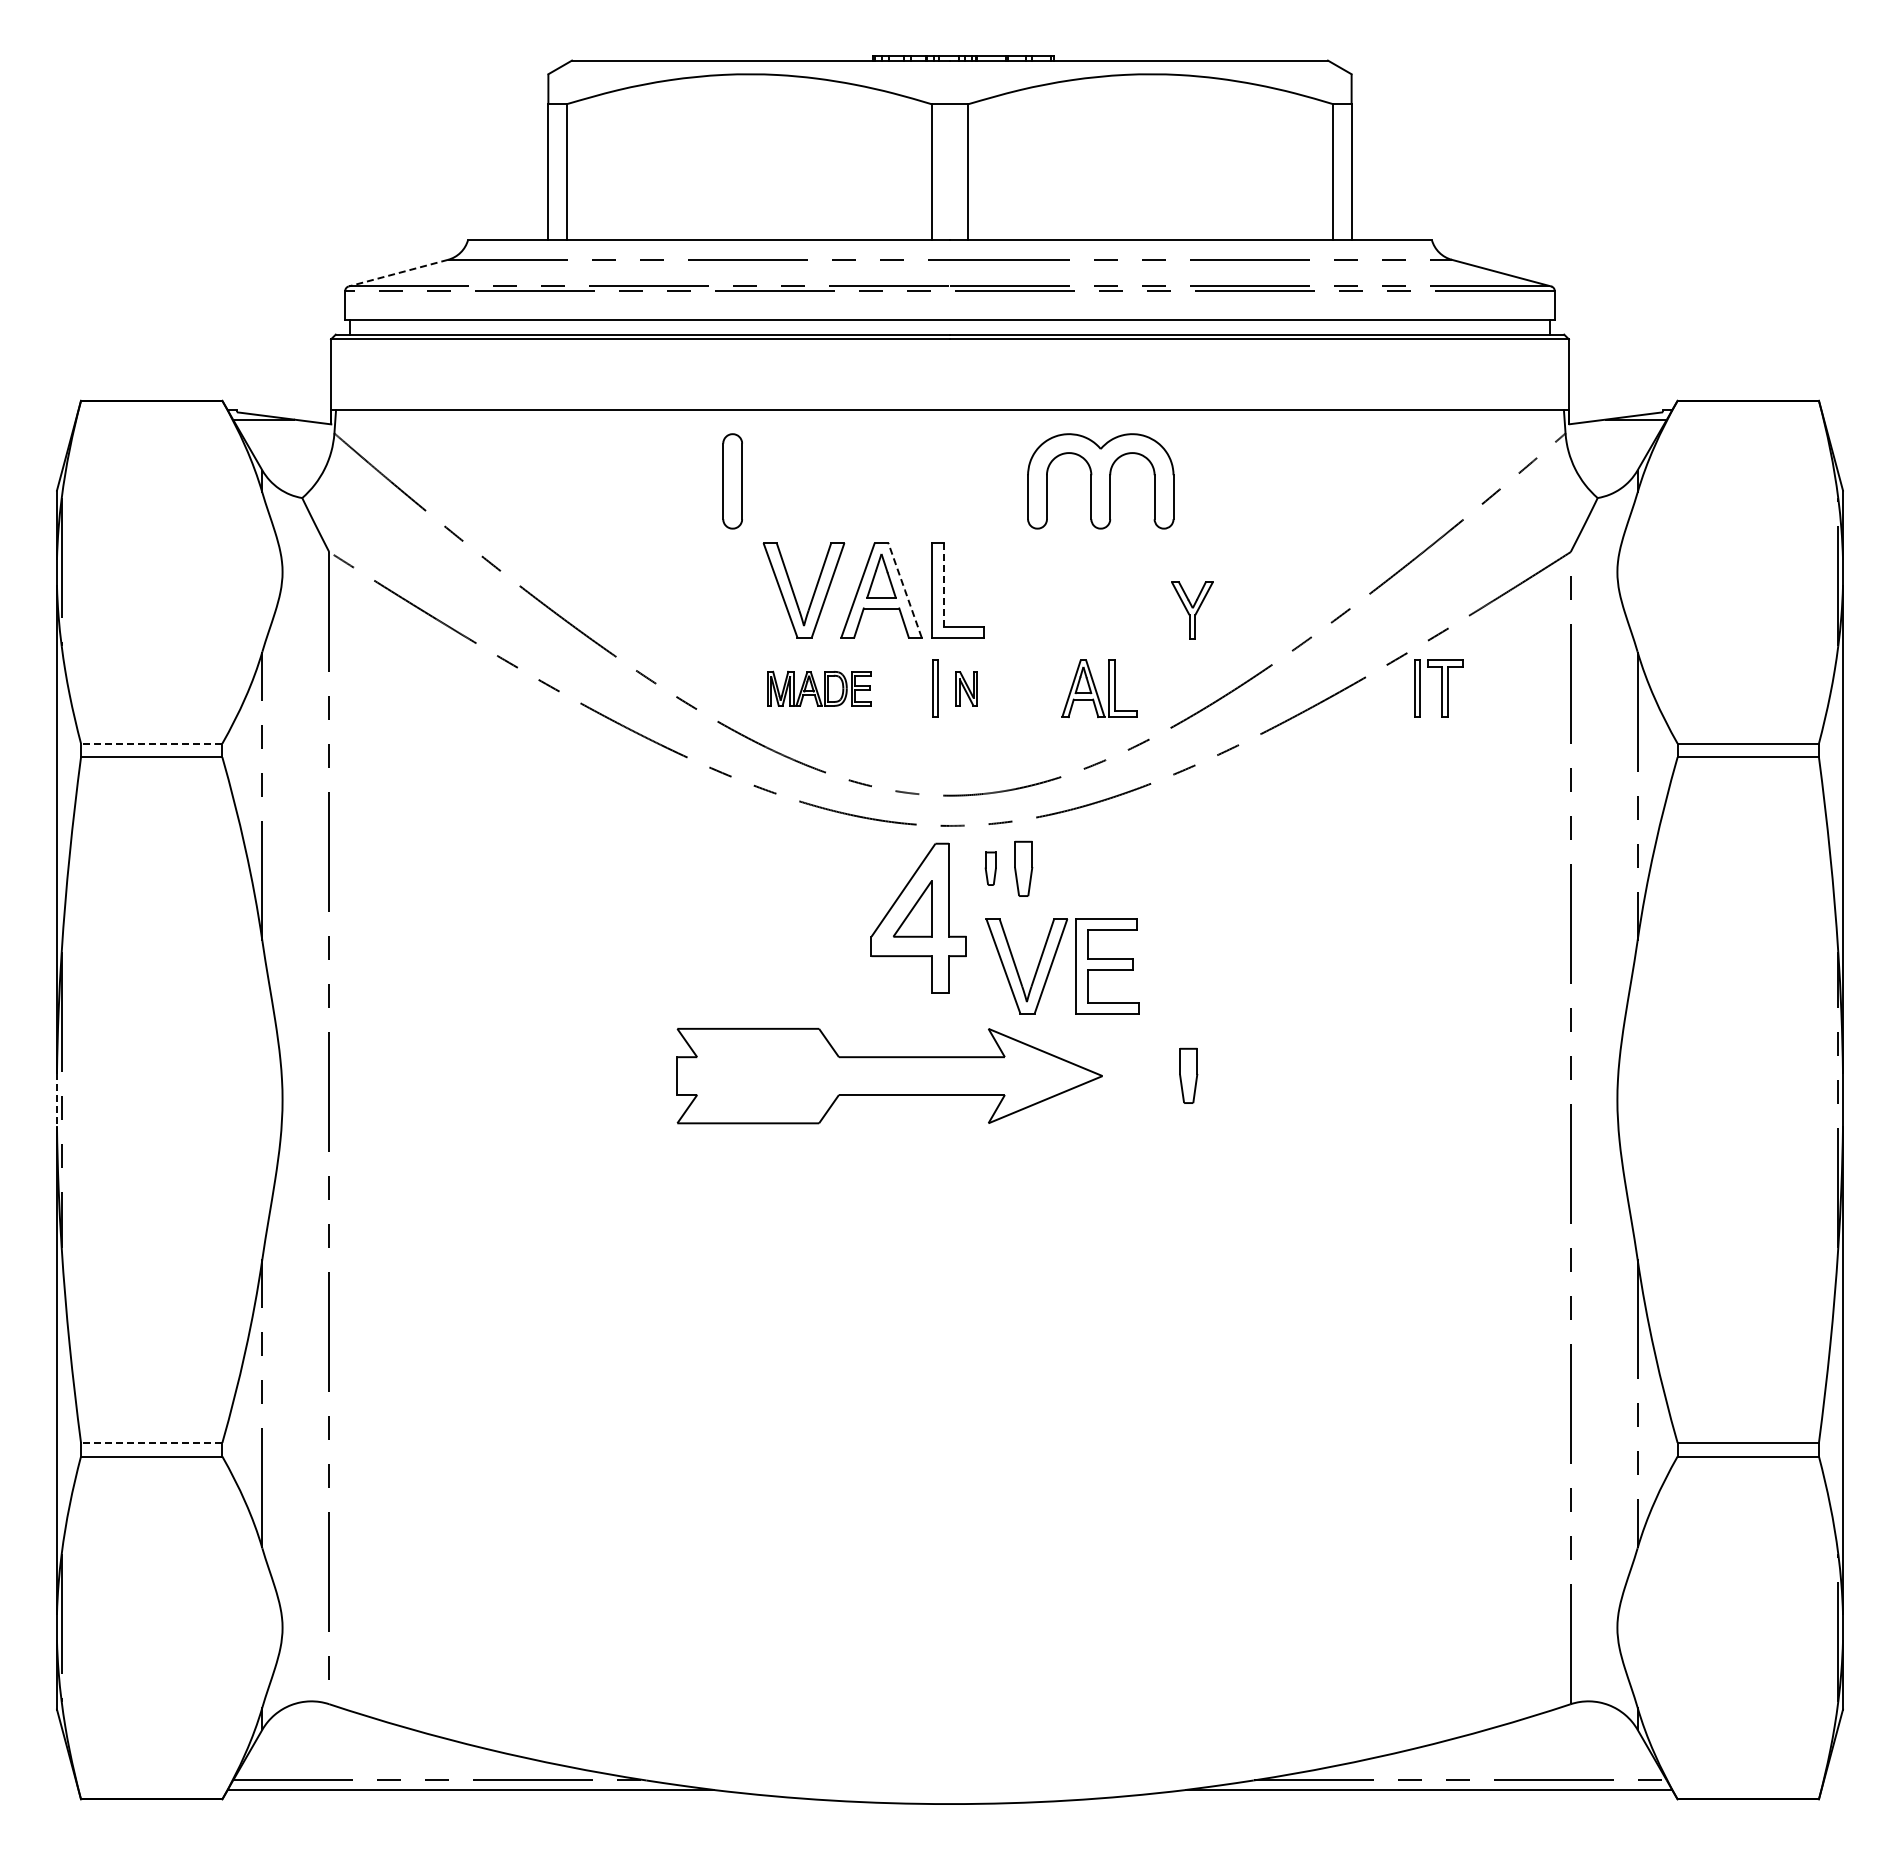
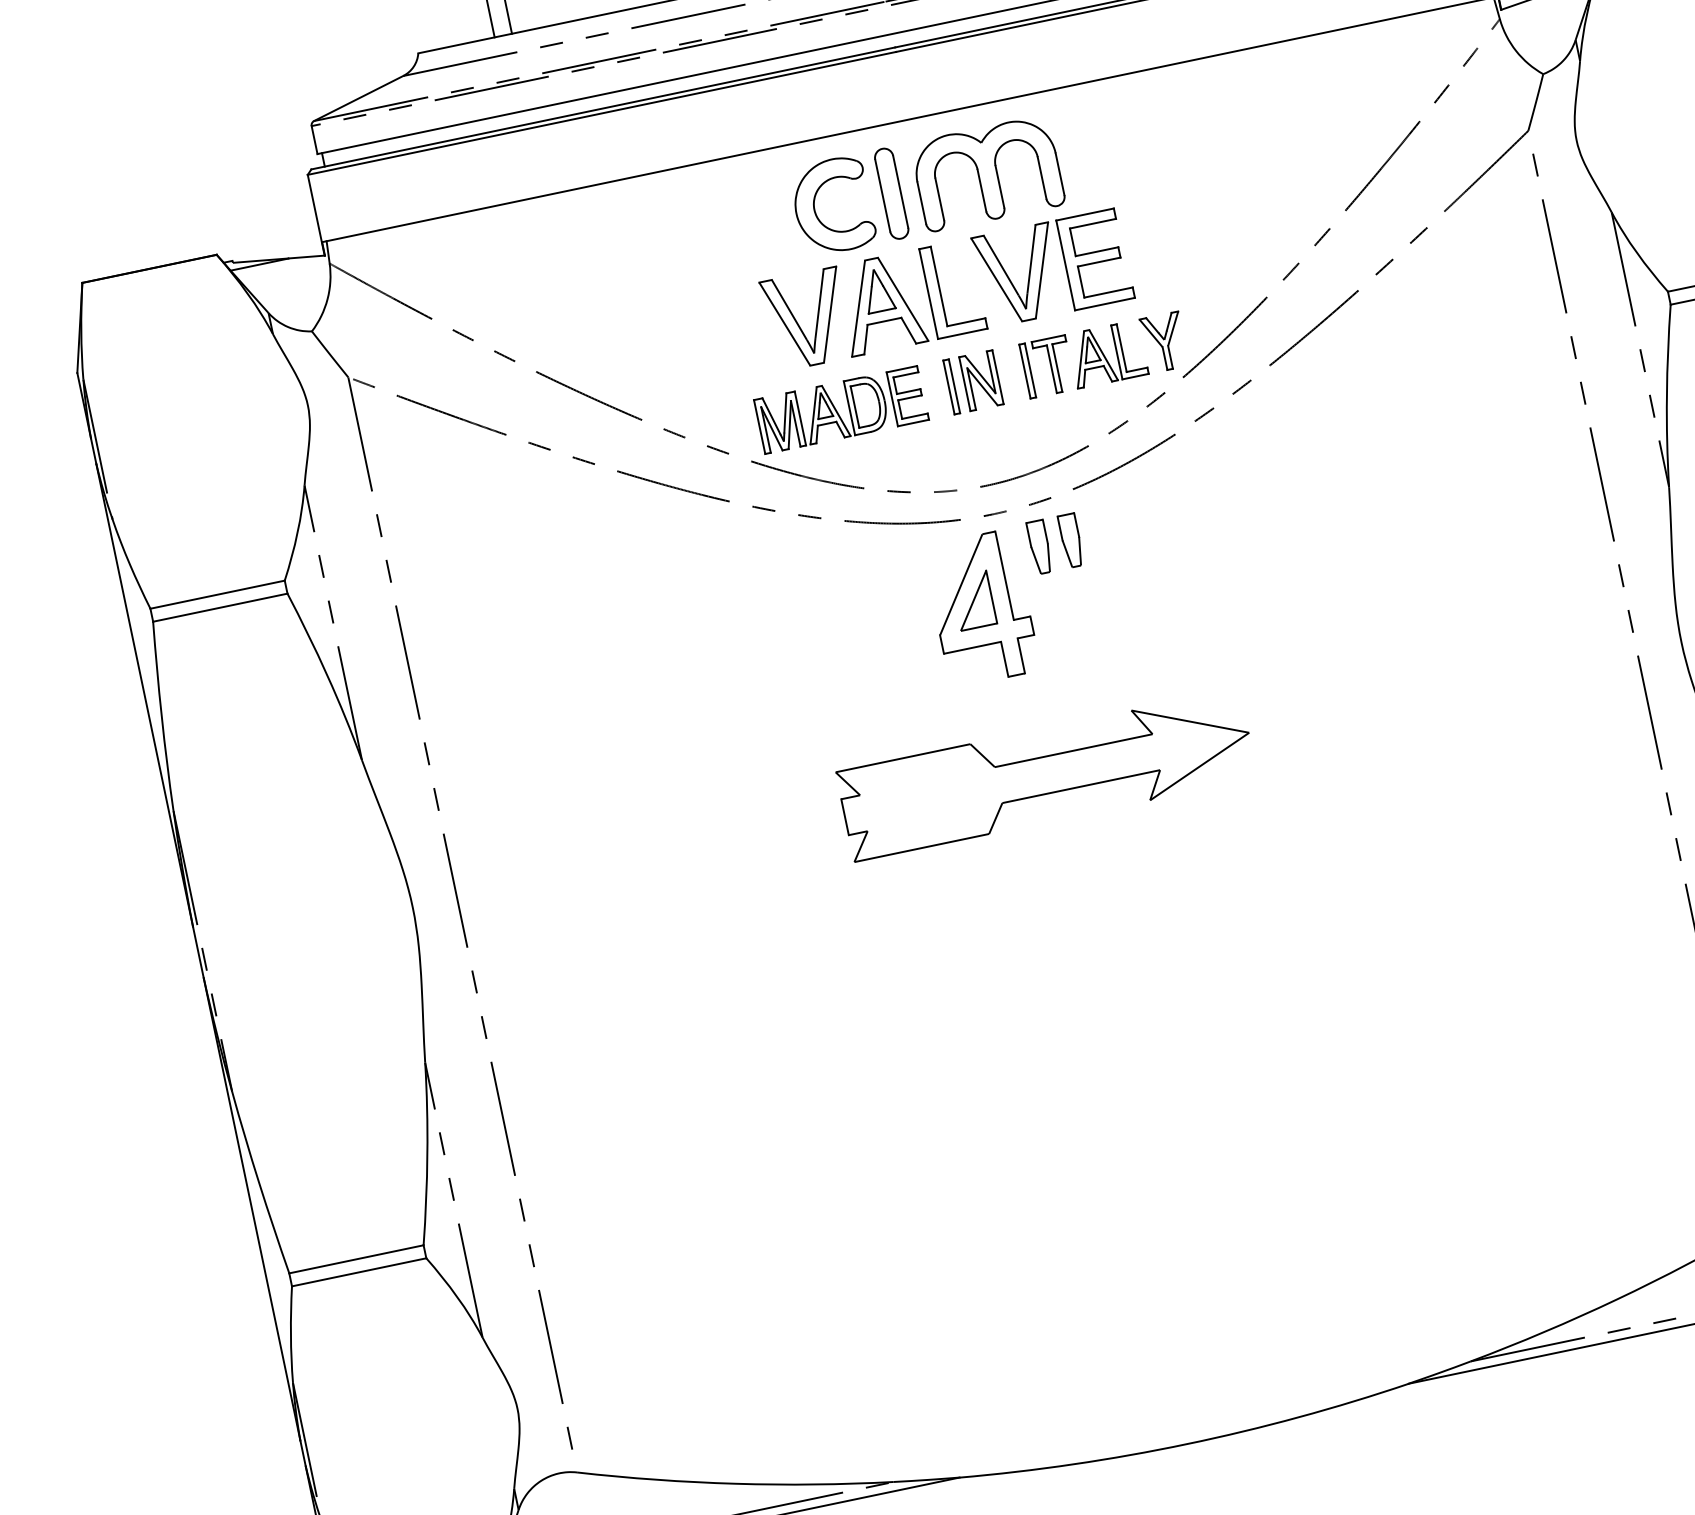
line: (397, 273) -> (357, 99), dashed -> solid
part: (732, 481) -> (891, 193), moved
part: (835, 481) -> (815, 209), added
part: (1100, 481) -> (987, 173), moved
line: (943, 584) -> (938, 286), dashed -> solid
line: (904, 590) -> (902, 299), dashed -> solid
part: (1192, 610) -> (1164, 342), moved
part: (819, 688) -> (841, 409), size x1.67
part: (966, 688) -> (981, 380), size x1.67
part: (1438, 688) -> (1047, 366), moved
line: (151, 743) -> (217, 594), dashed -> solid
part: (990, 868) -> (1039, 546), size x1.67
part: (1053, 962) -> (1043, 266), moved
part: (1188, 1075) -> (1268, 704), removed
part: (889, 1076) -> (1046, 775), moved
line: (56, 1100) -> (197, 952), dashed -> solid
line: (151, 1442) -> (356, 1259), dashed -> solid

